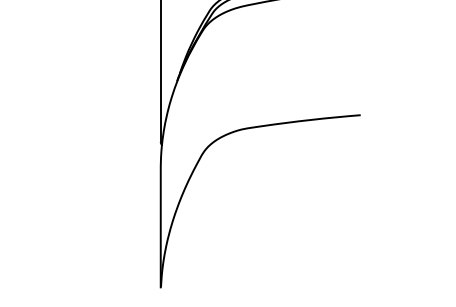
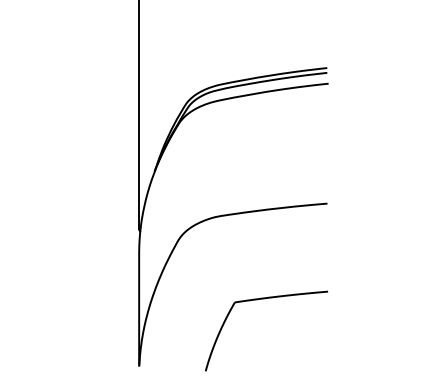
part: (294, 216) -> (265, 299), added

